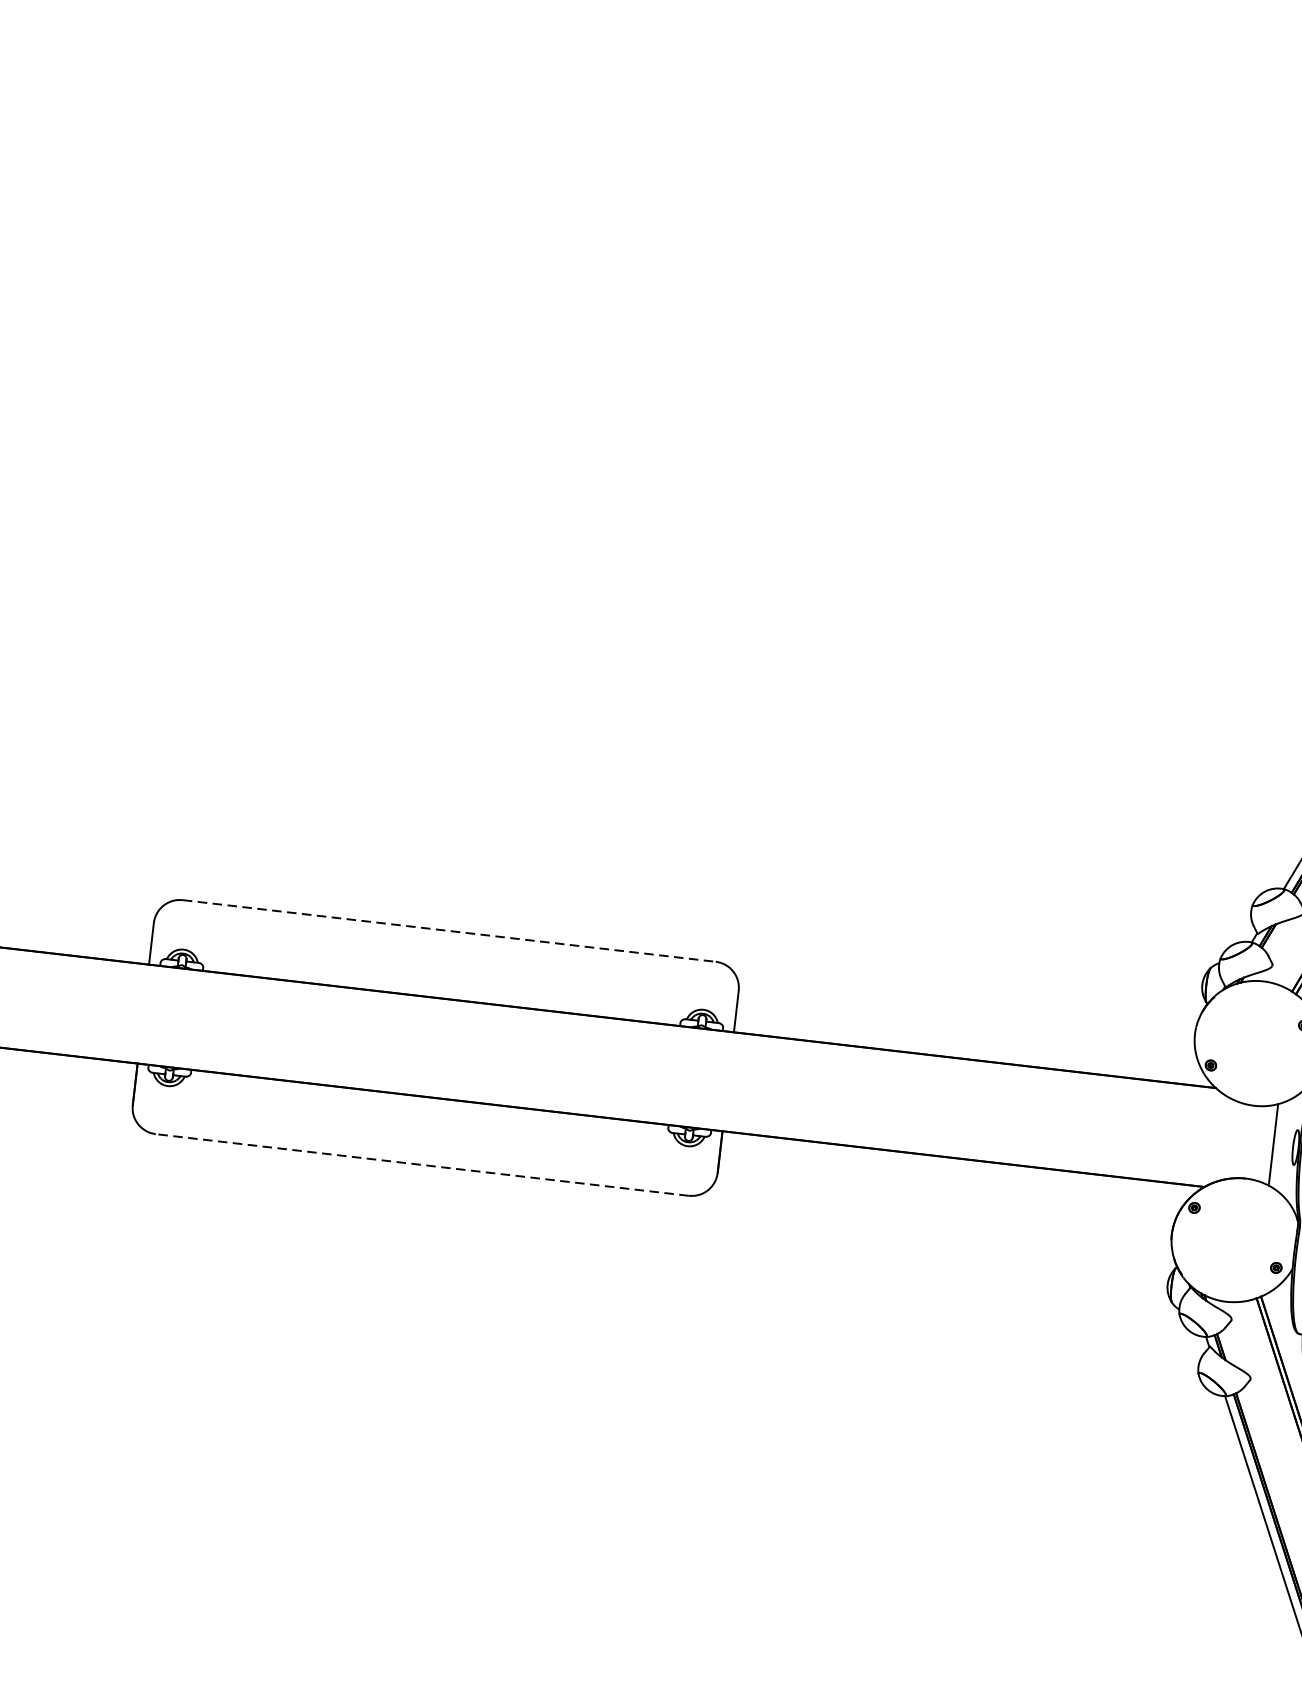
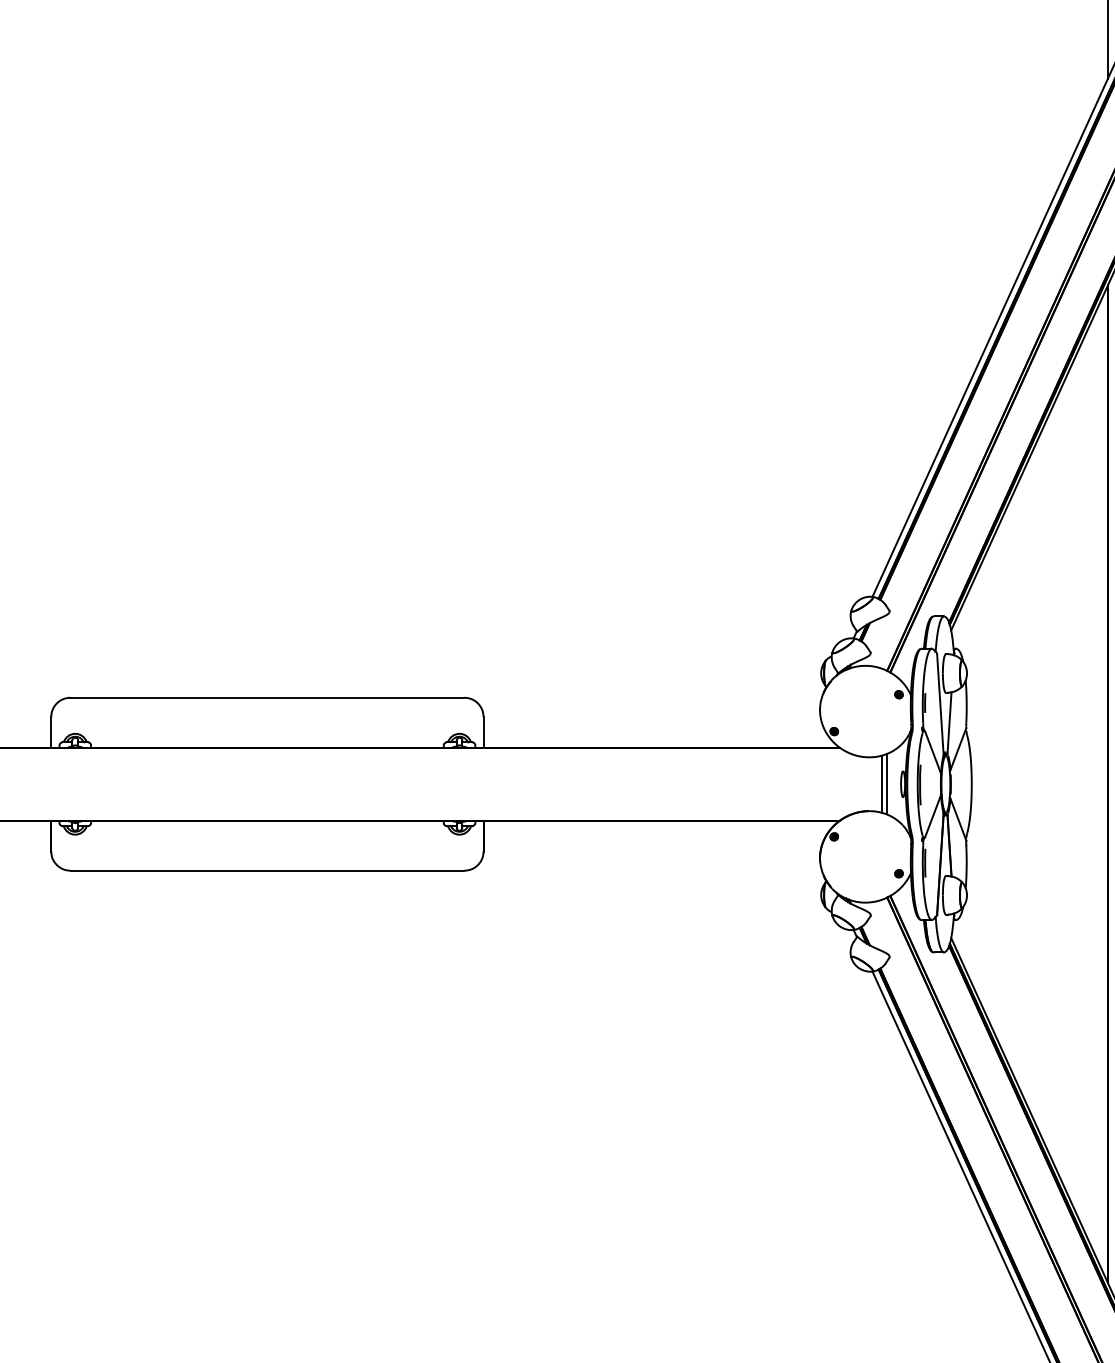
line: (449, 930) -> (267, 697), dashed -> solid
line: (1266, 1143) -> (881, 783), added
line: (422, 1164) -> (267, 870), dashed -> solid

